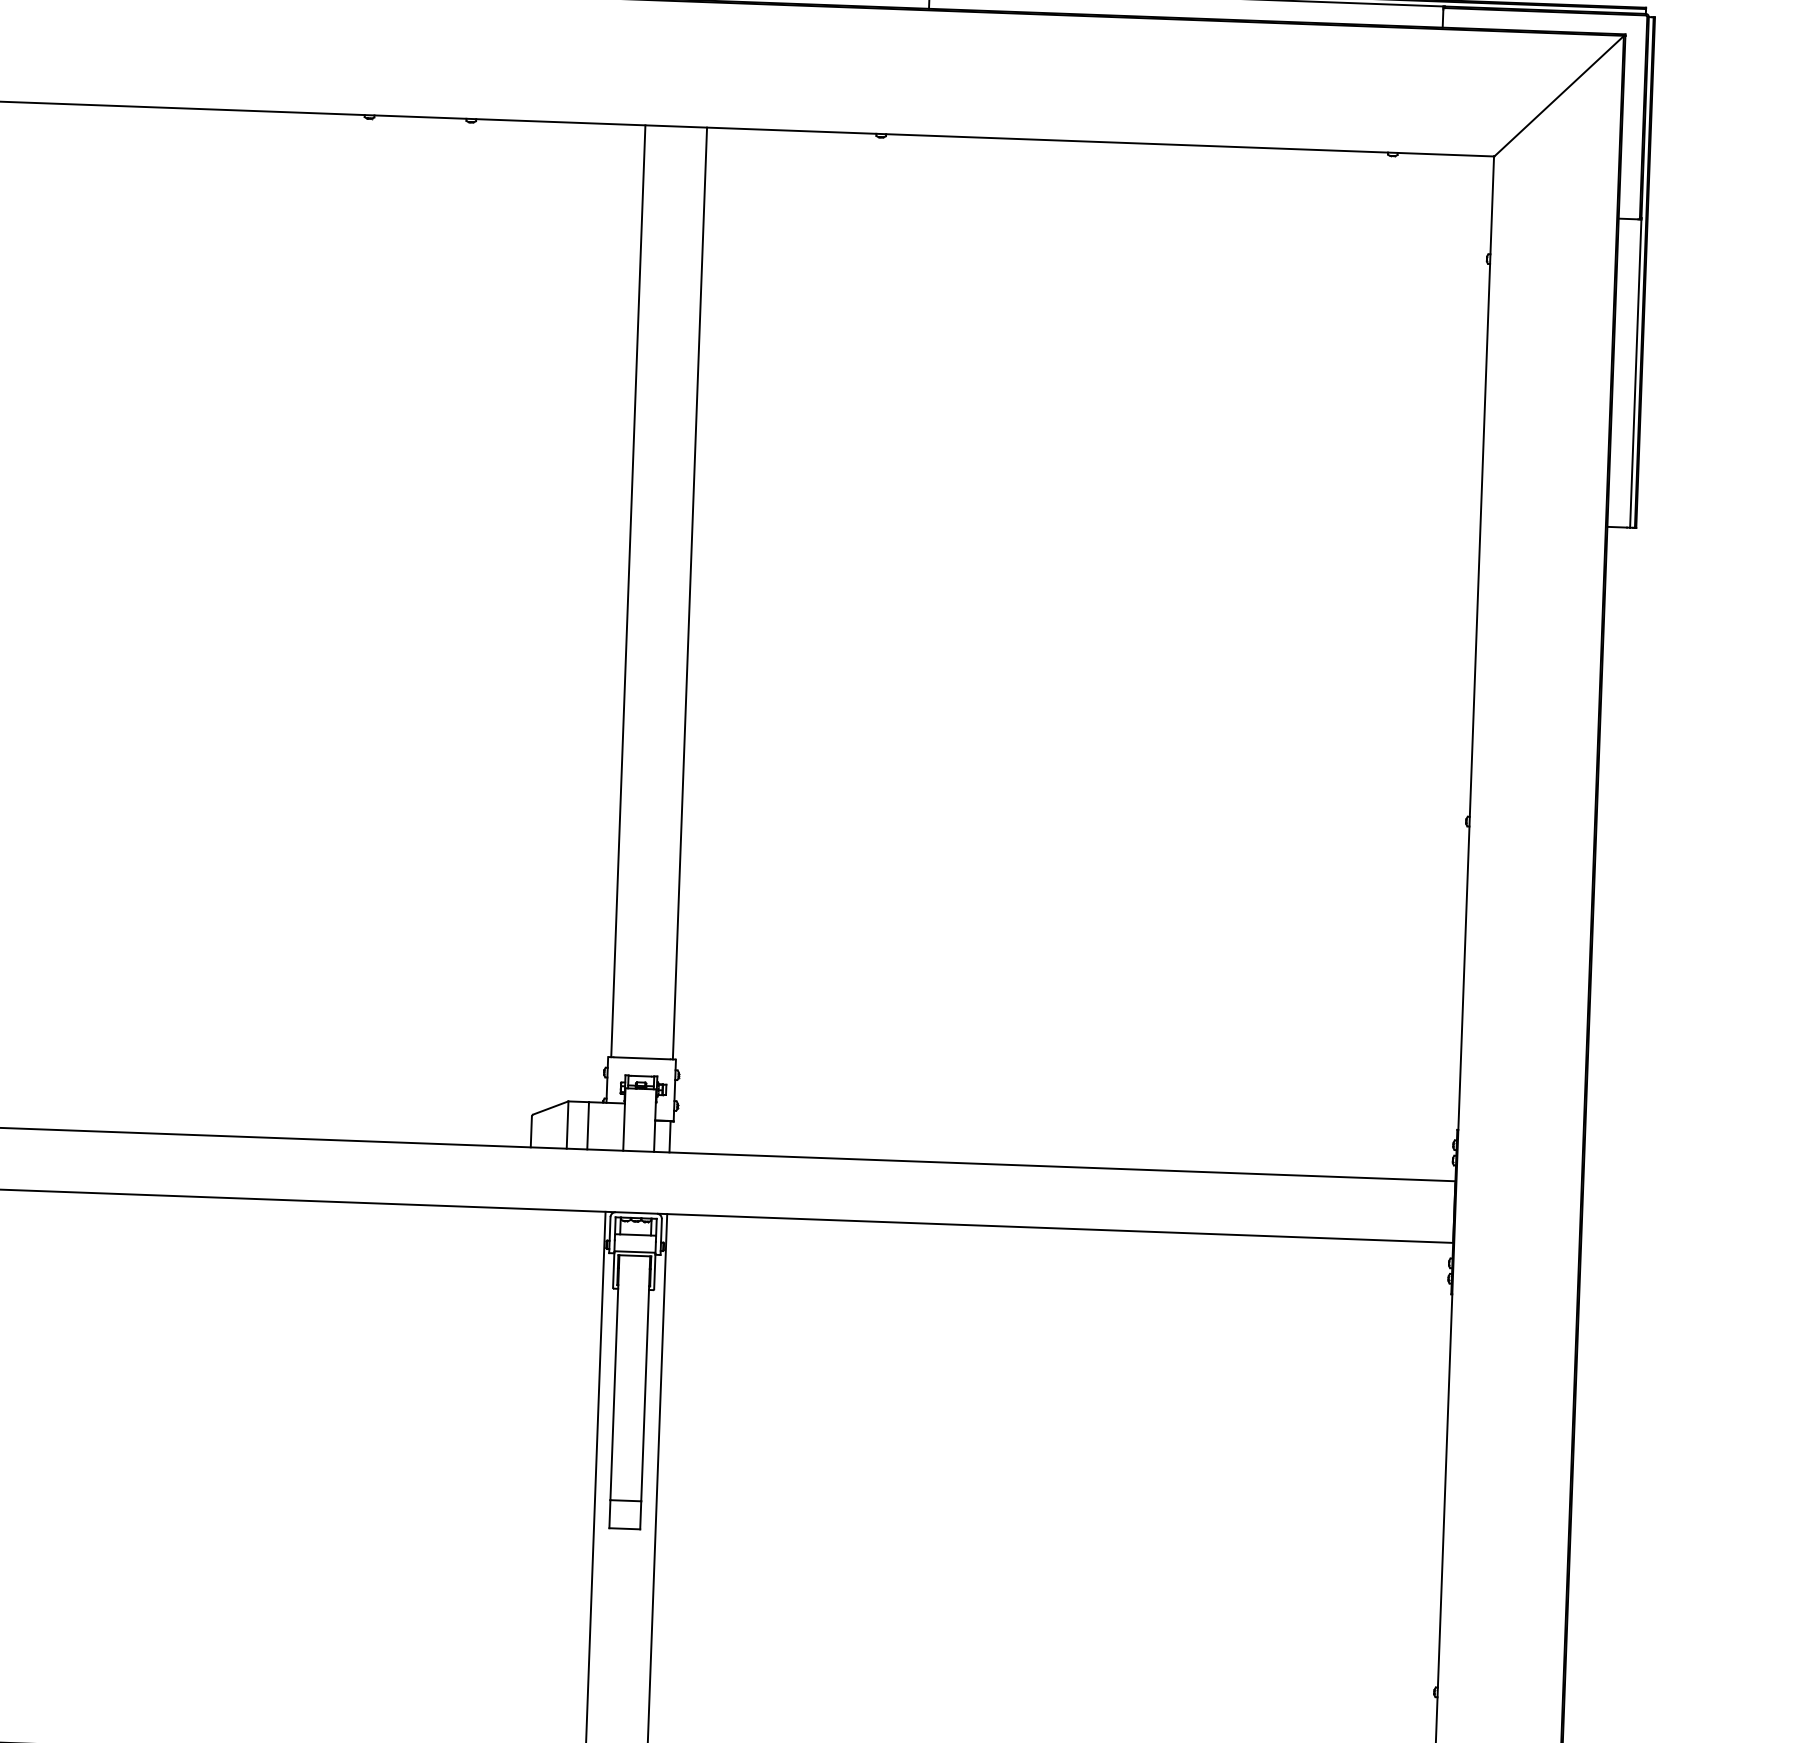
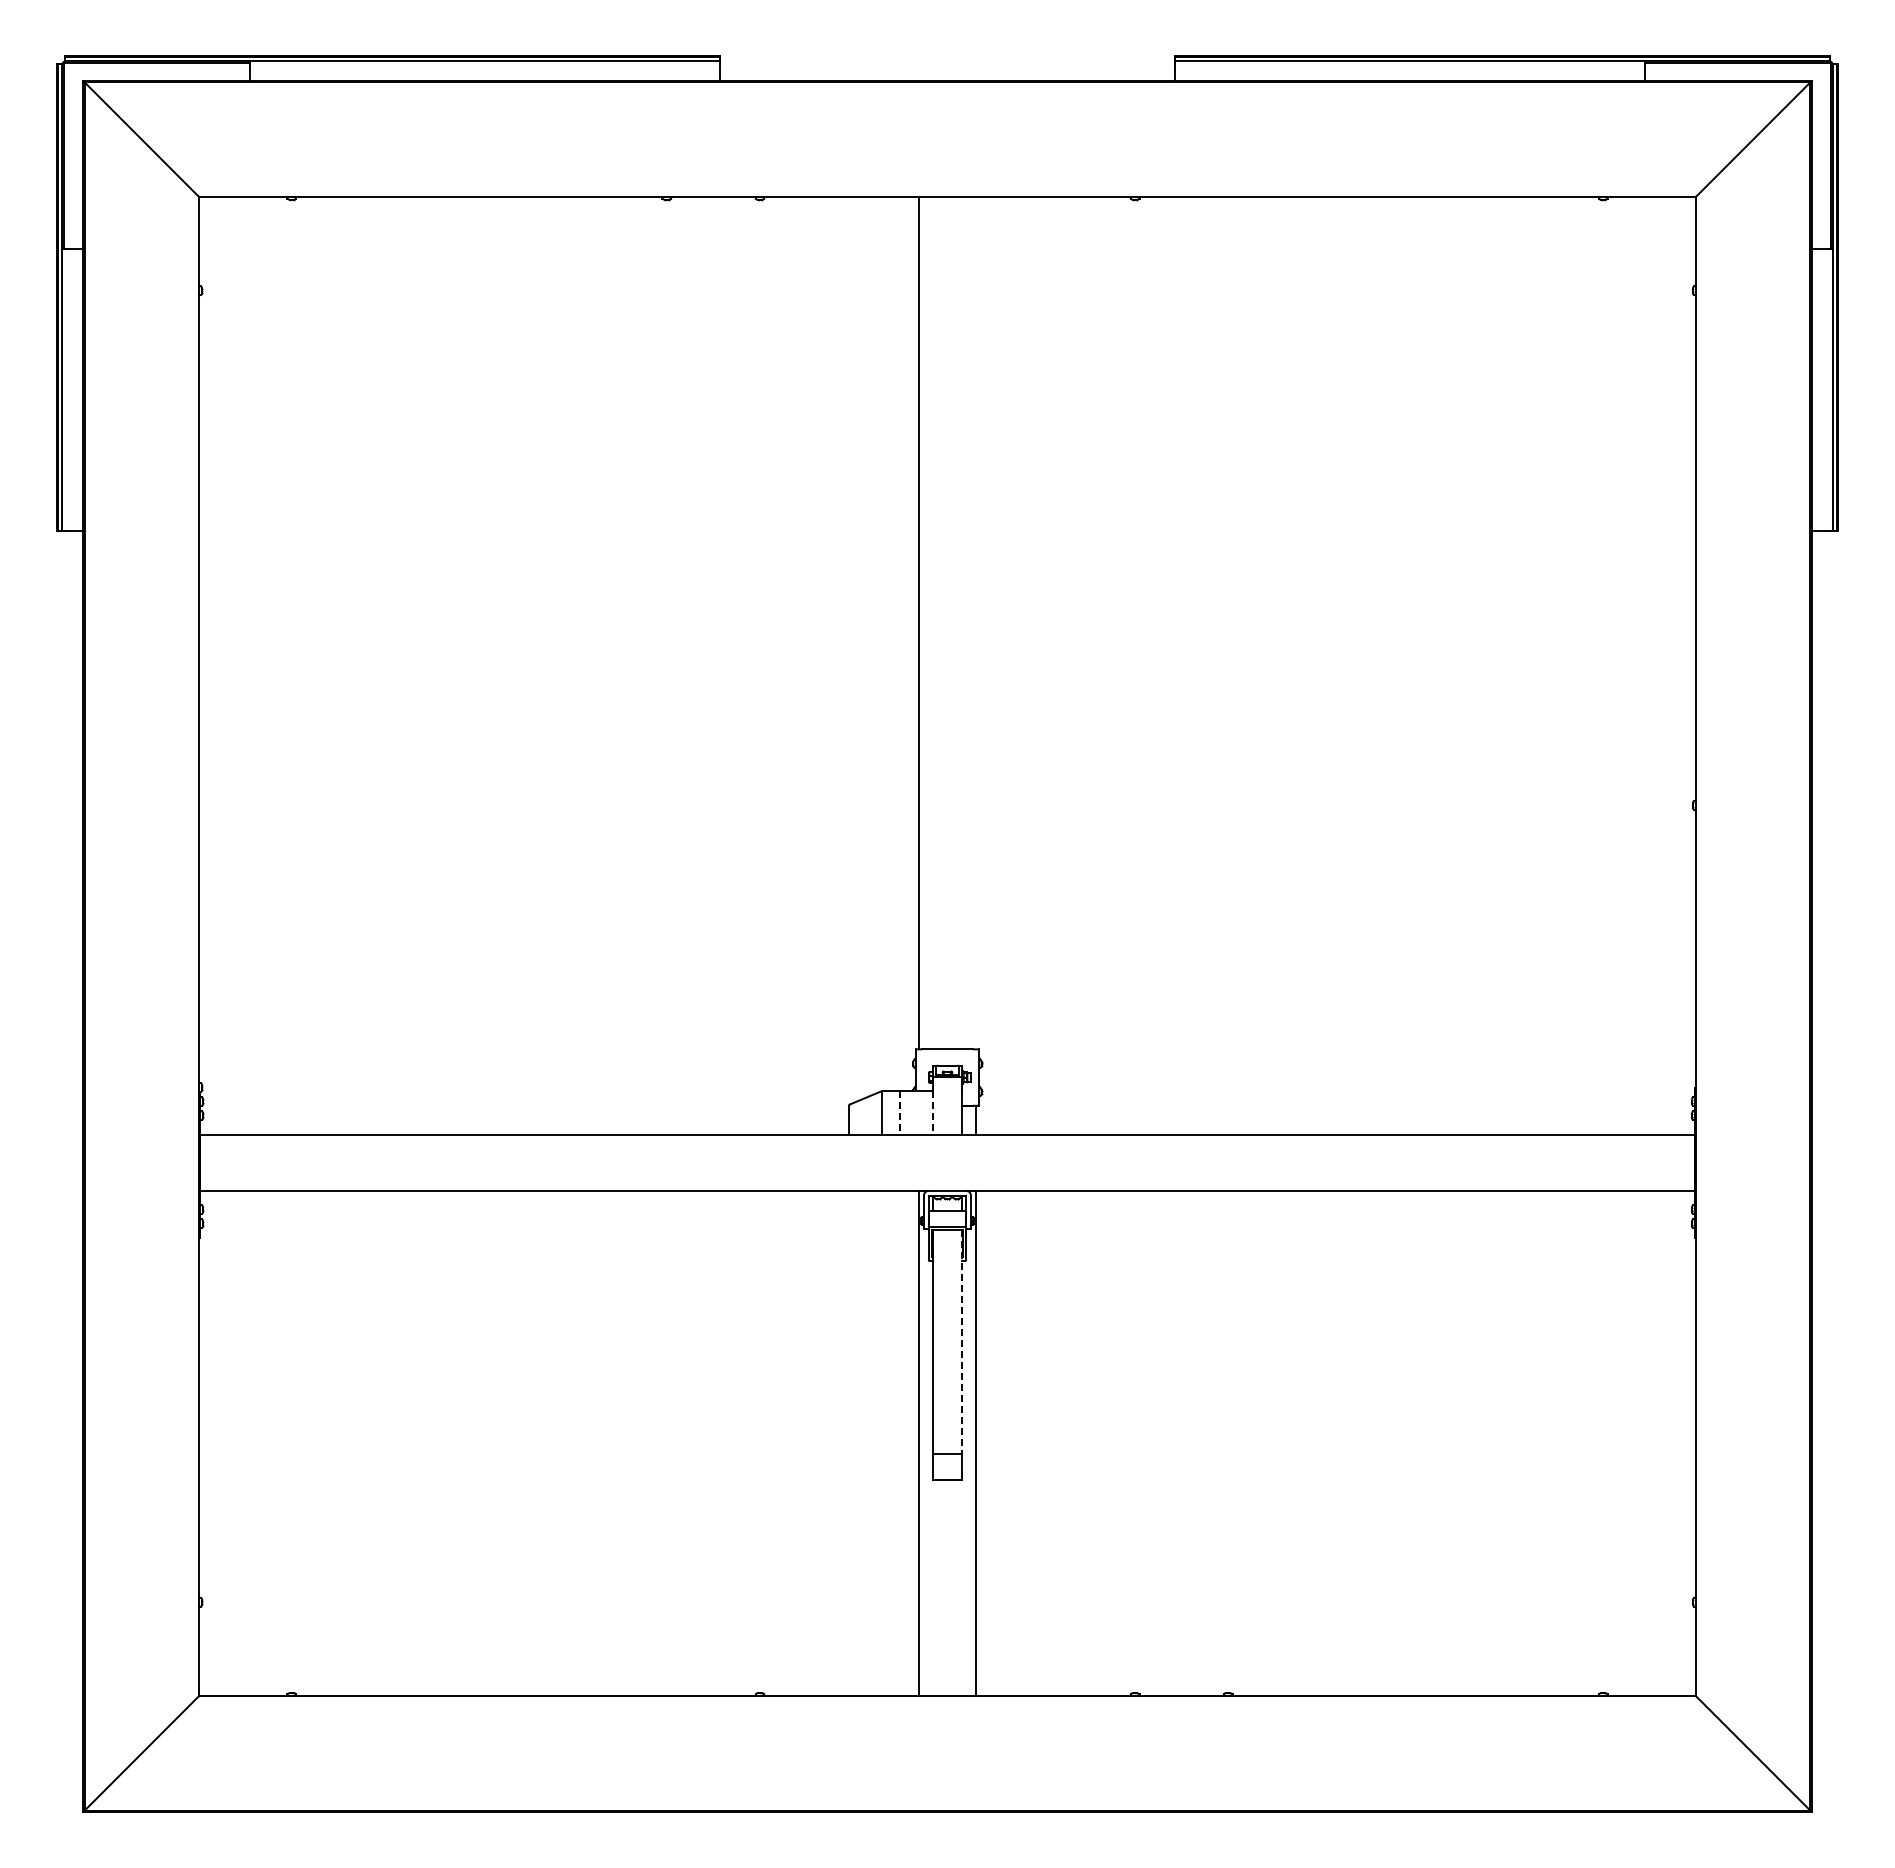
line: (689, 592) -> (975, 622), removed
line: (588, 1125) -> (900, 1112), solid -> dashed
line: (624, 1126) -> (933, 1112), solid -> dashed
line: (645, 1379) -> (961, 1342), solid -> dashed

